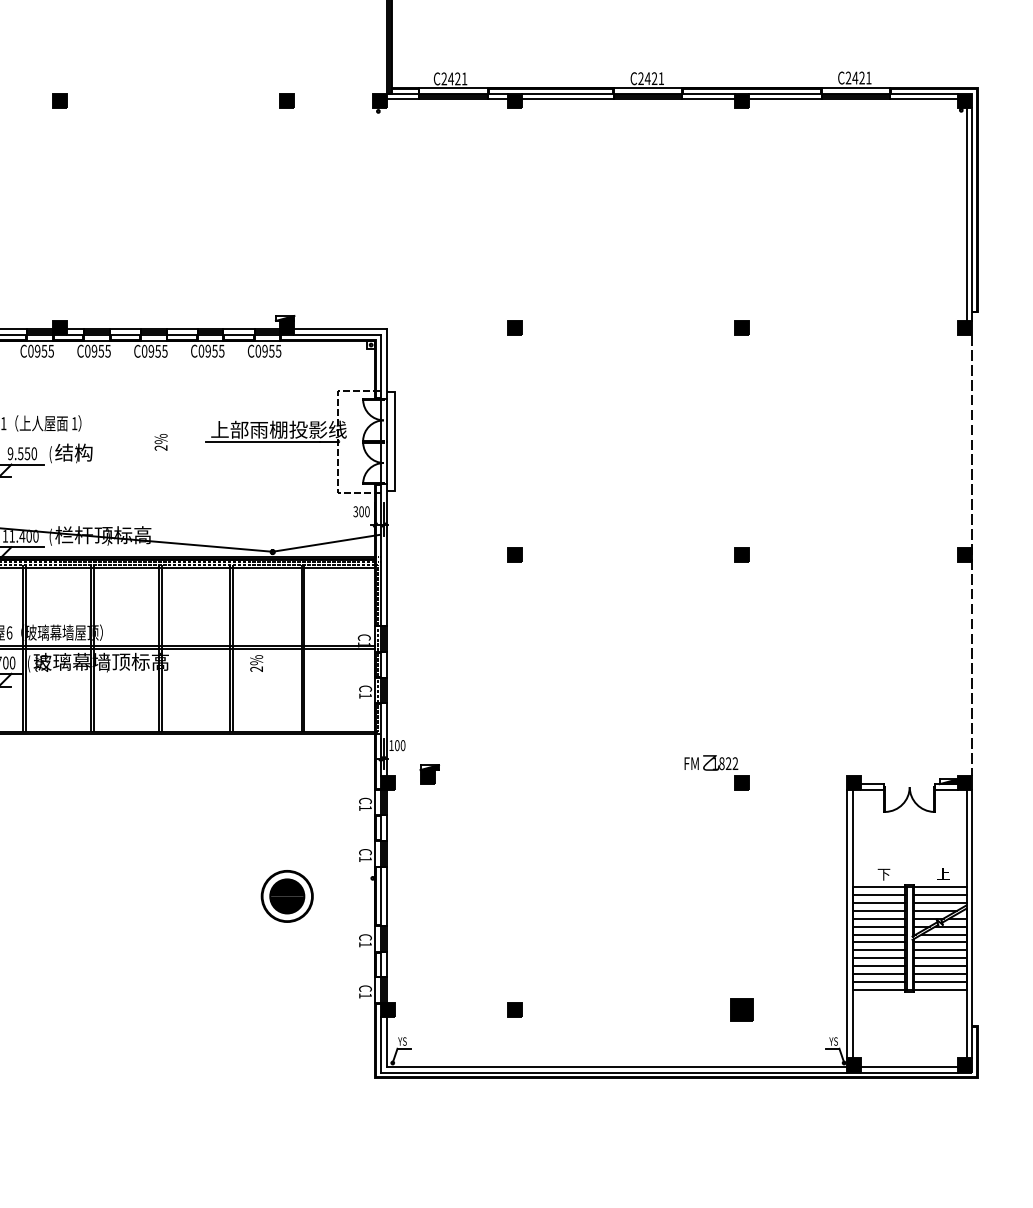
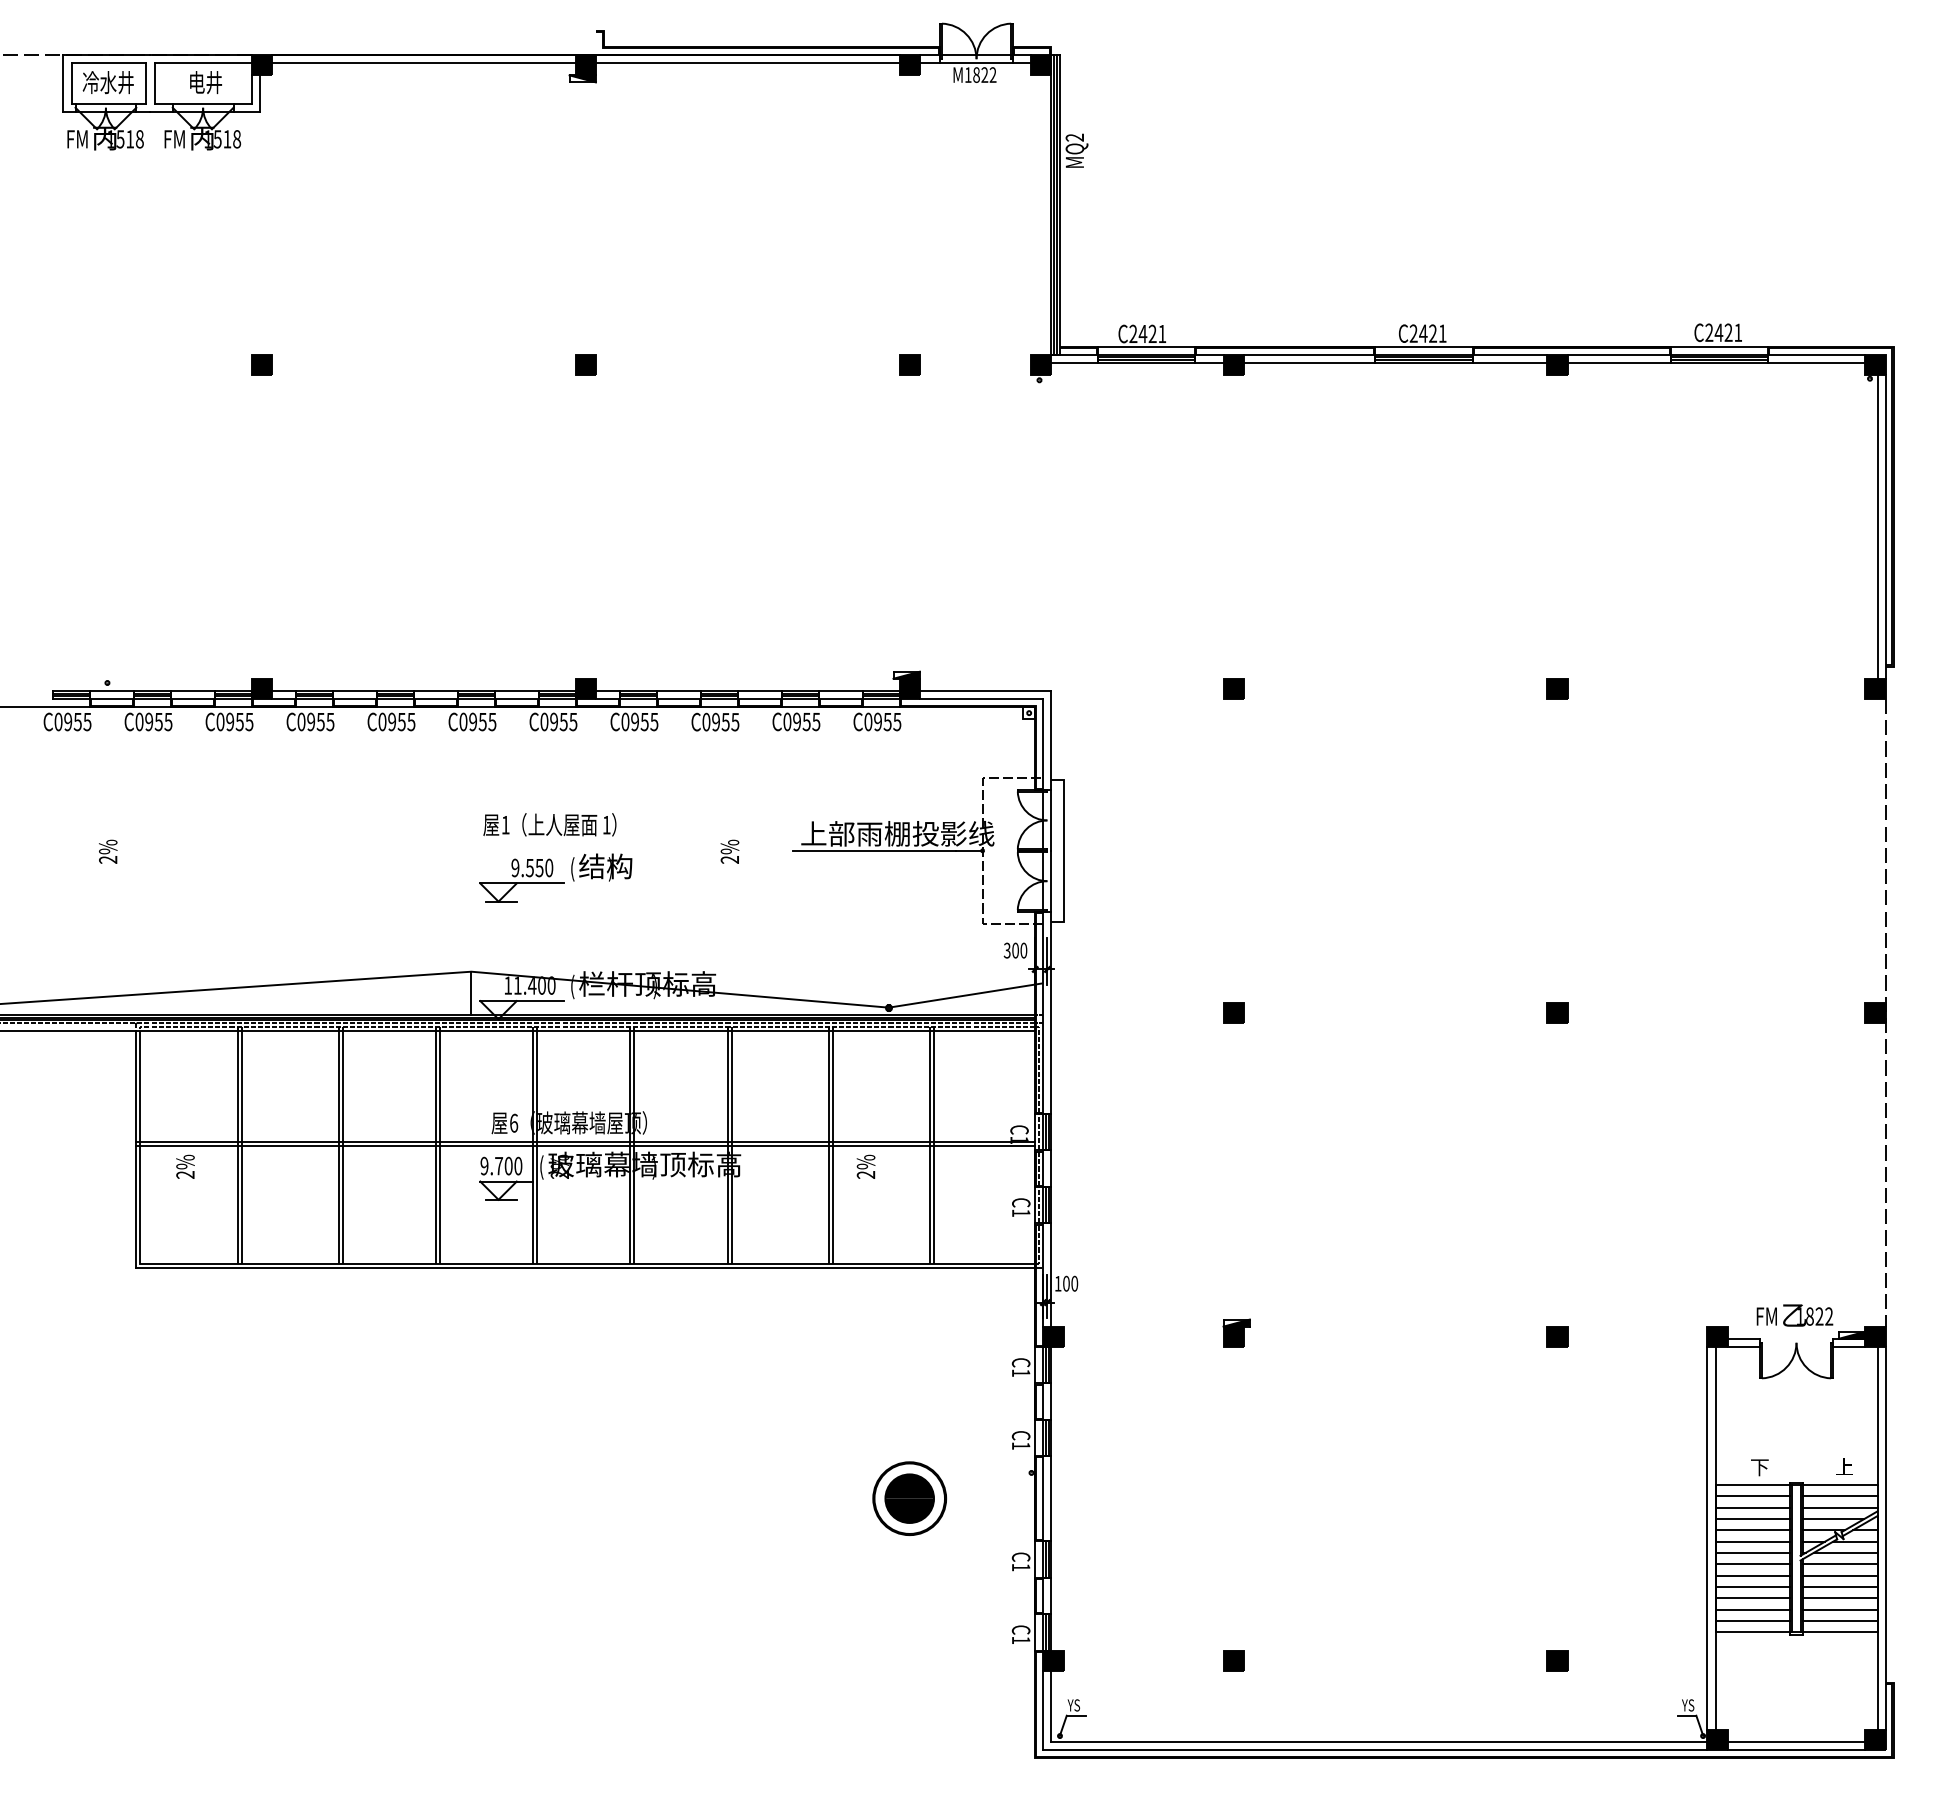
text: (711, 762) -> (1794, 1315), moved
part: (429, 774) -> (1236, 1332), moved
part: (741, 1010) -> (1557, 1660), size x0.62

